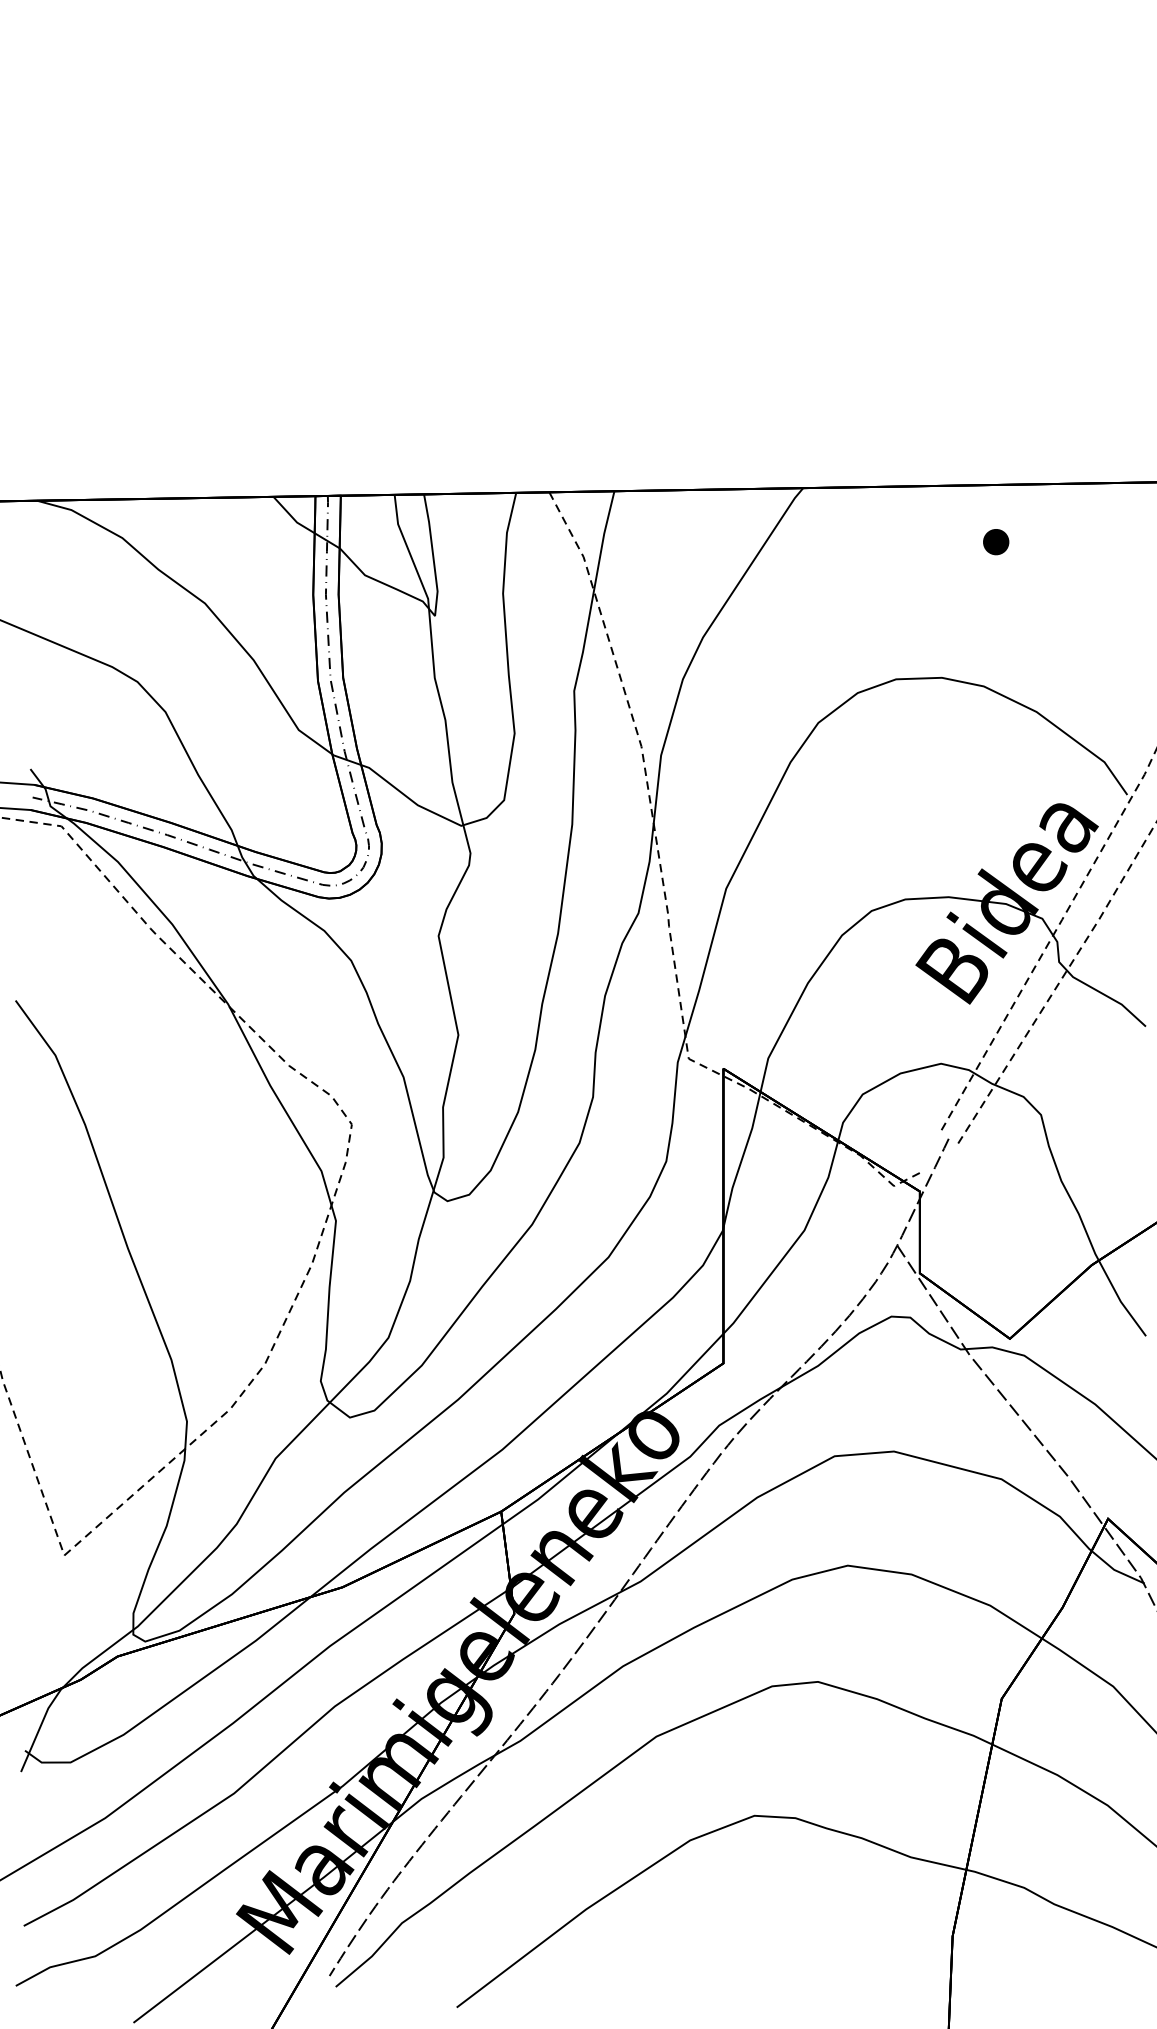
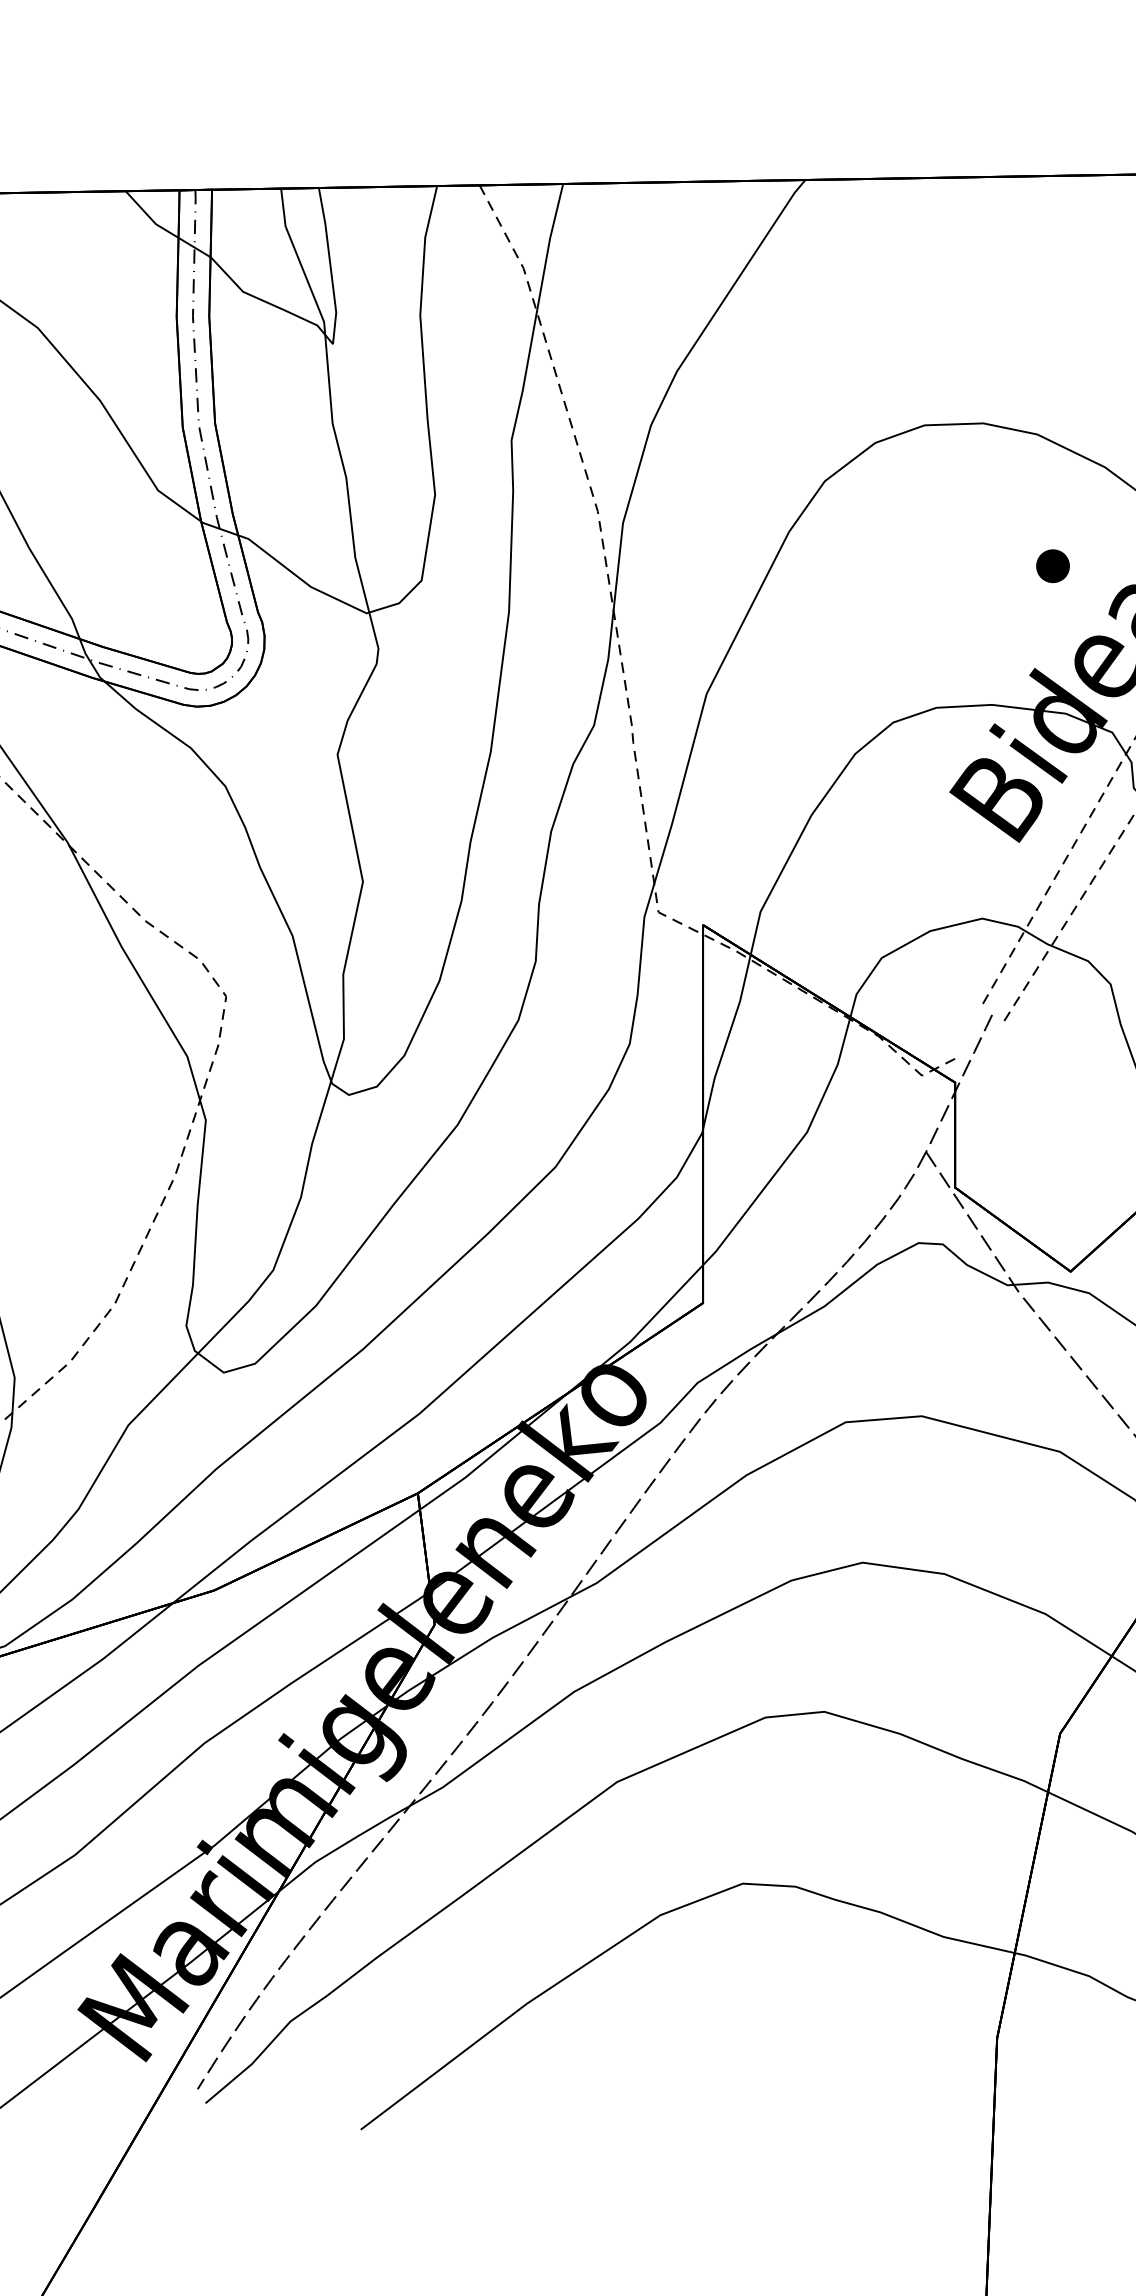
part: (996, 542) -> (1053, 566), moved

